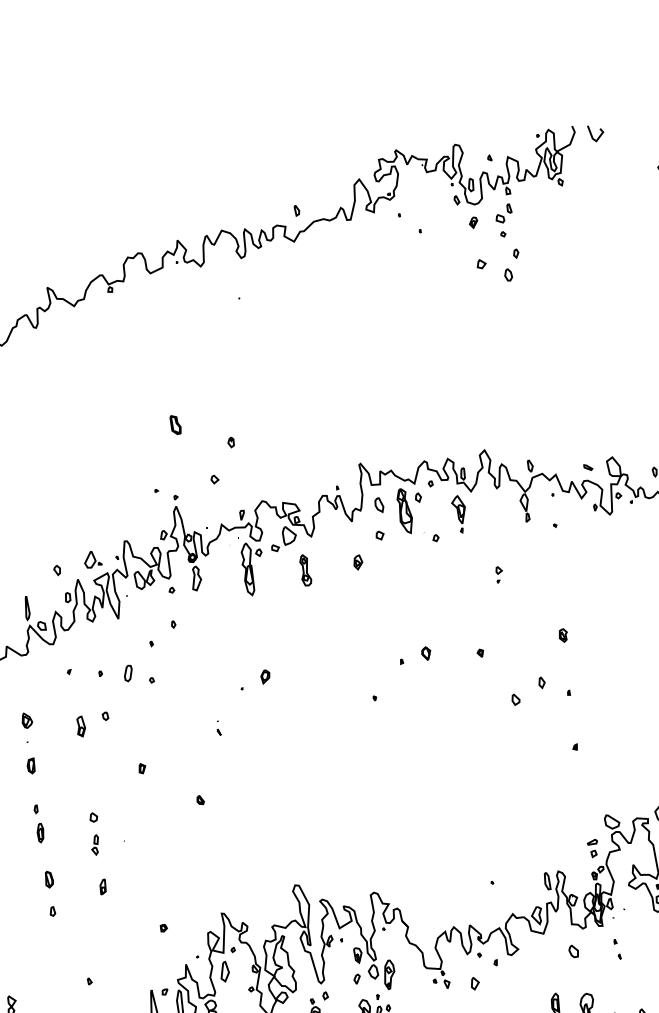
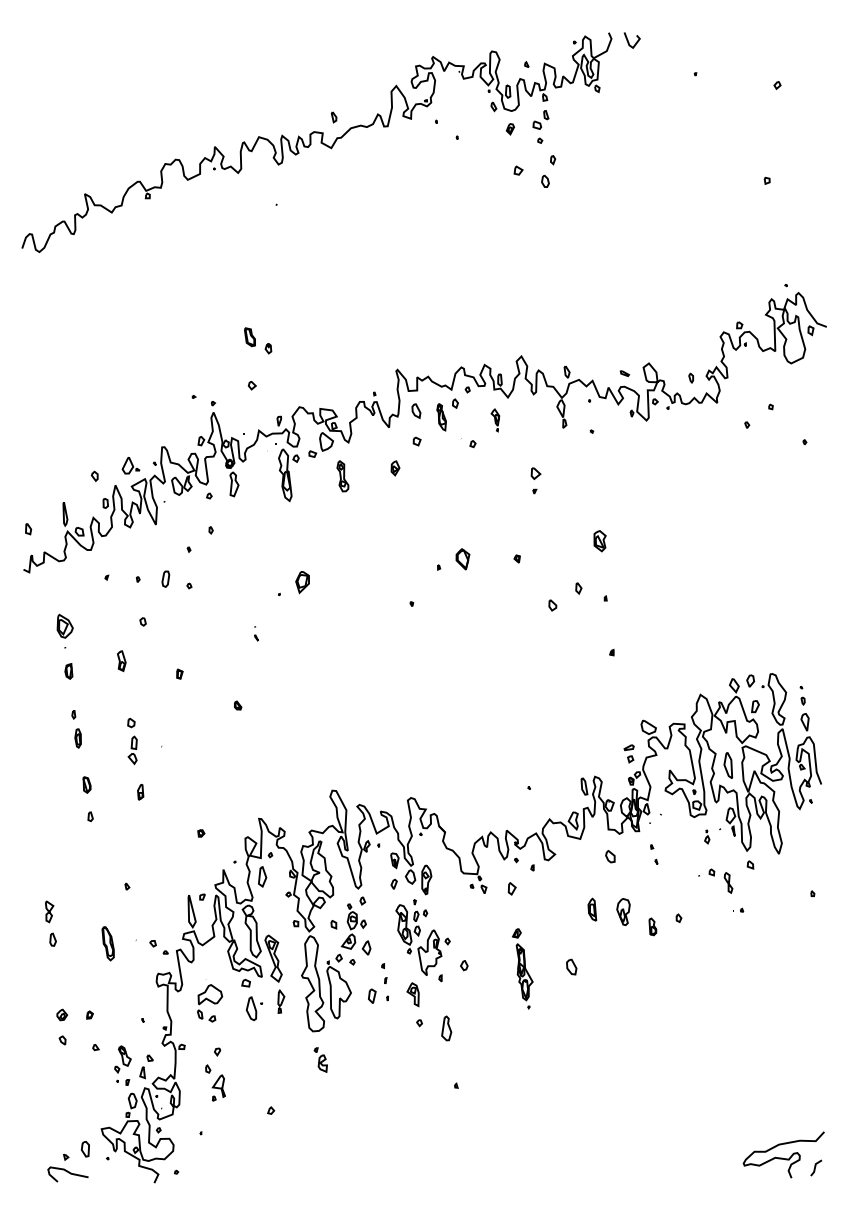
part: (175, 425) -> (249, 337), moved
part: (404, 511) -> (441, 417), size x0.6
part: (458, 514) -> (495, 420), size x0.6
part: (498, 574) -> (535, 480), size x1.6
part: (562, 635) -> (599, 541), size x1.6
part: (426, 653) -> (463, 559), size x1.6
part: (265, 676) -> (302, 582), size x1.6
part: (26, 720) -> (64, 626), size x1.6
part: (80, 725) -> (121, 660), moved
part: (94, 845) -> (132, 750), size x1.4

